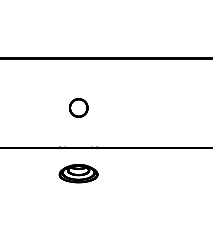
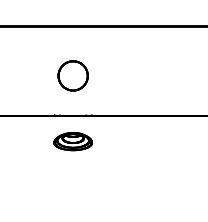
part: (78, 107) -> (73, 75), size x1.67

